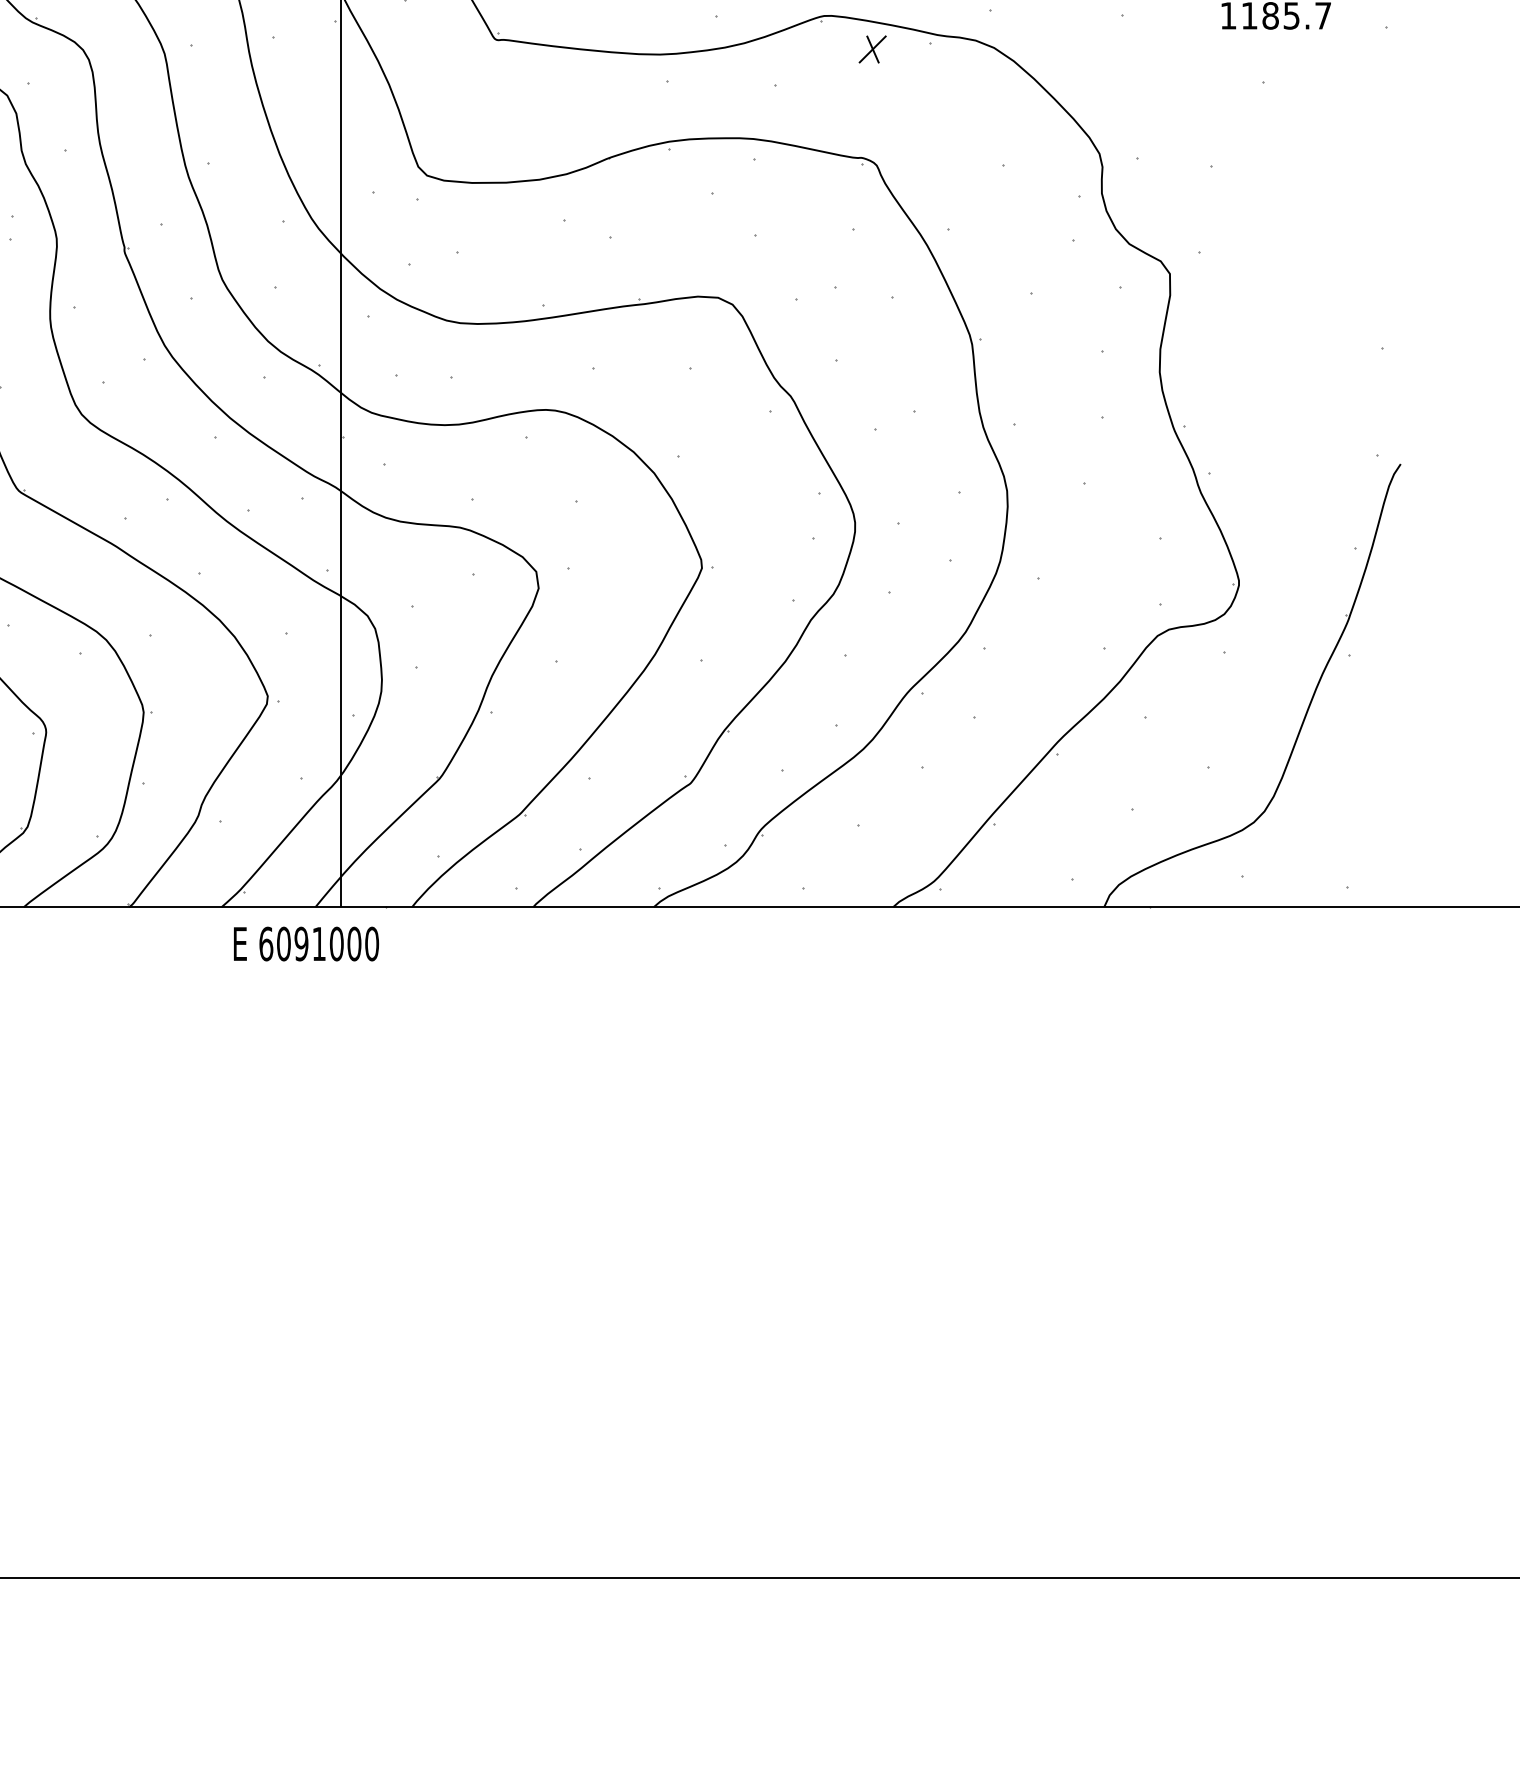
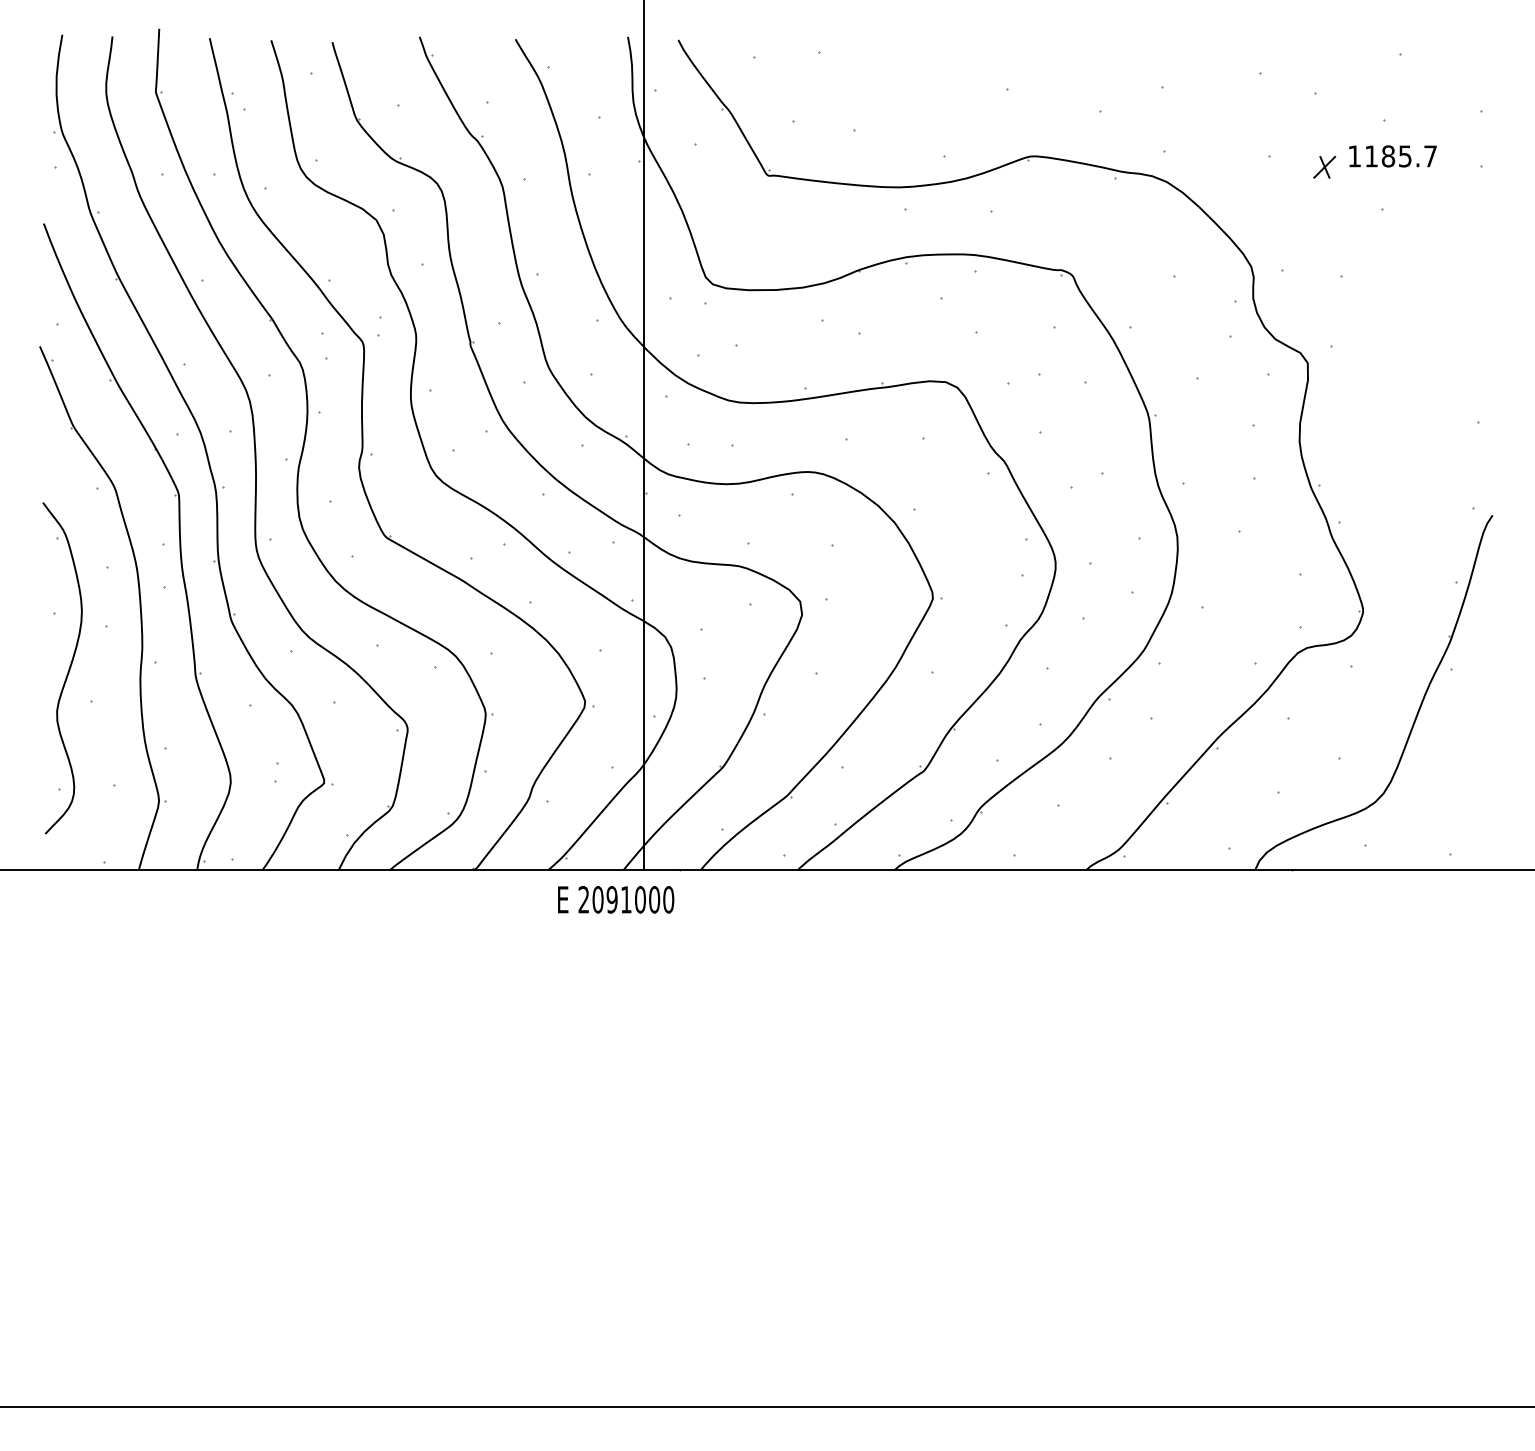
part: (872, 48) -> (1324, 166), moved
text: (265, 943) -> (583, 899), 6091000 -> 2091000

